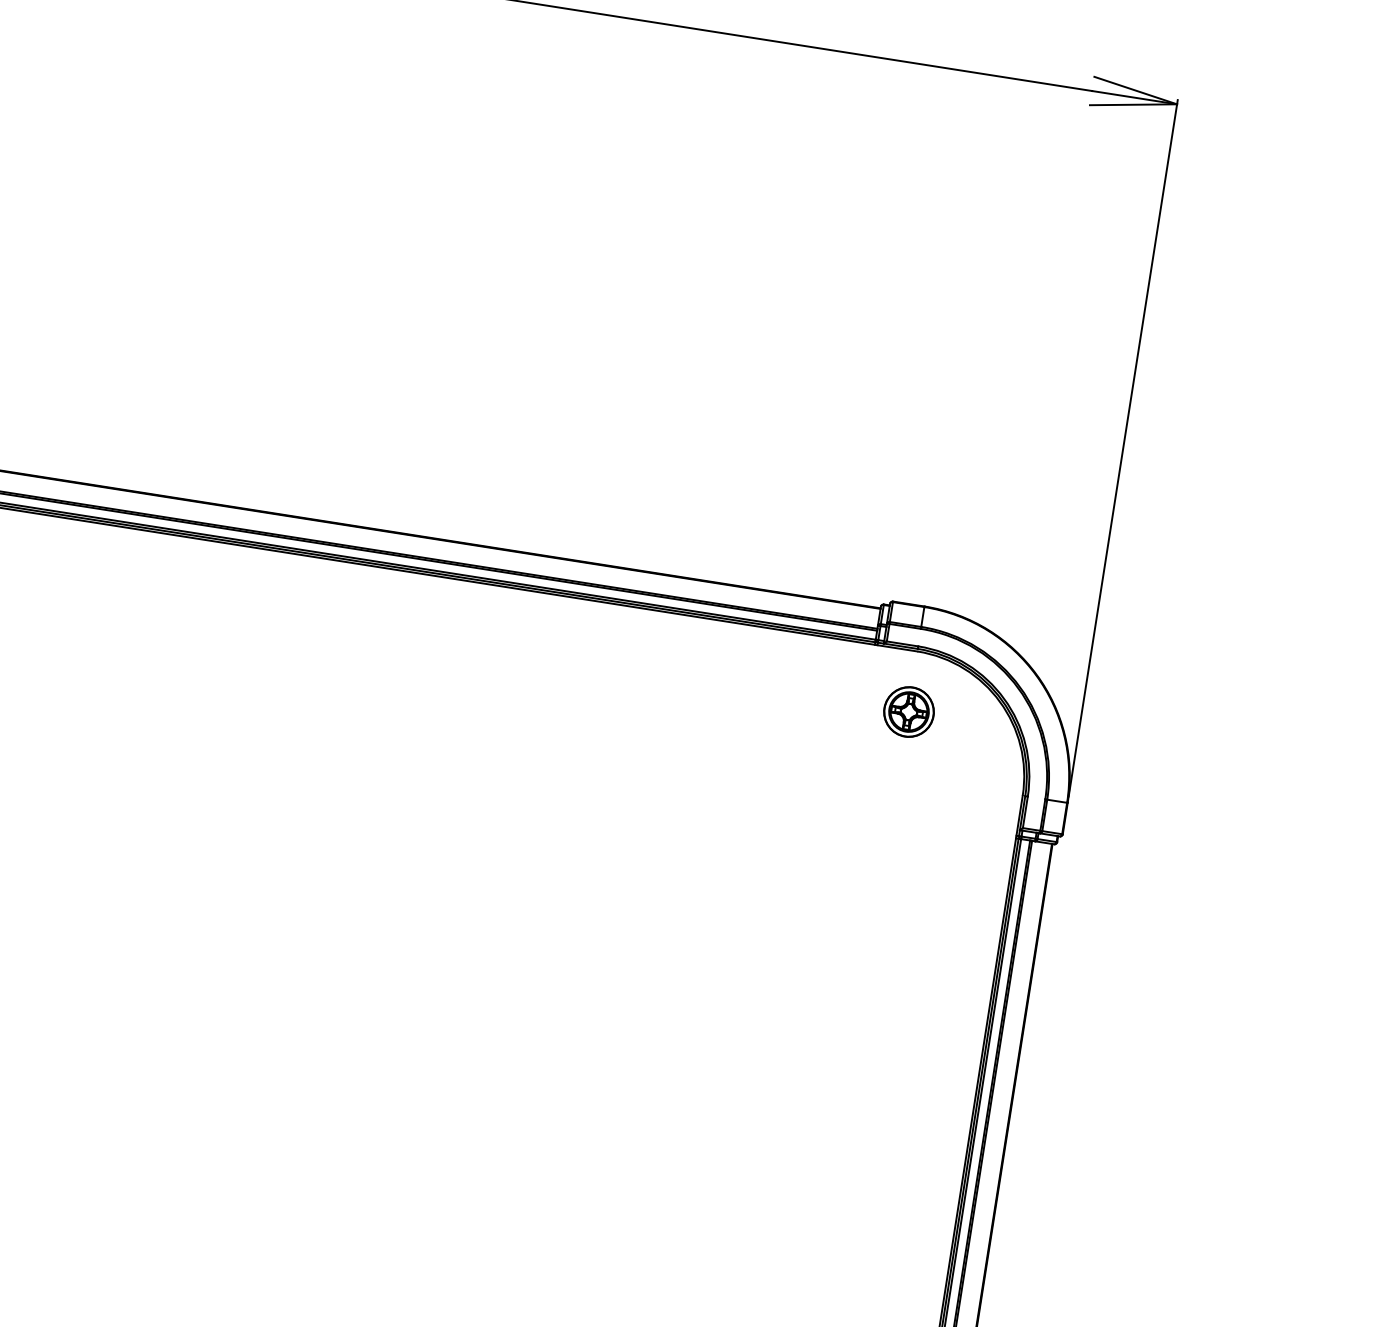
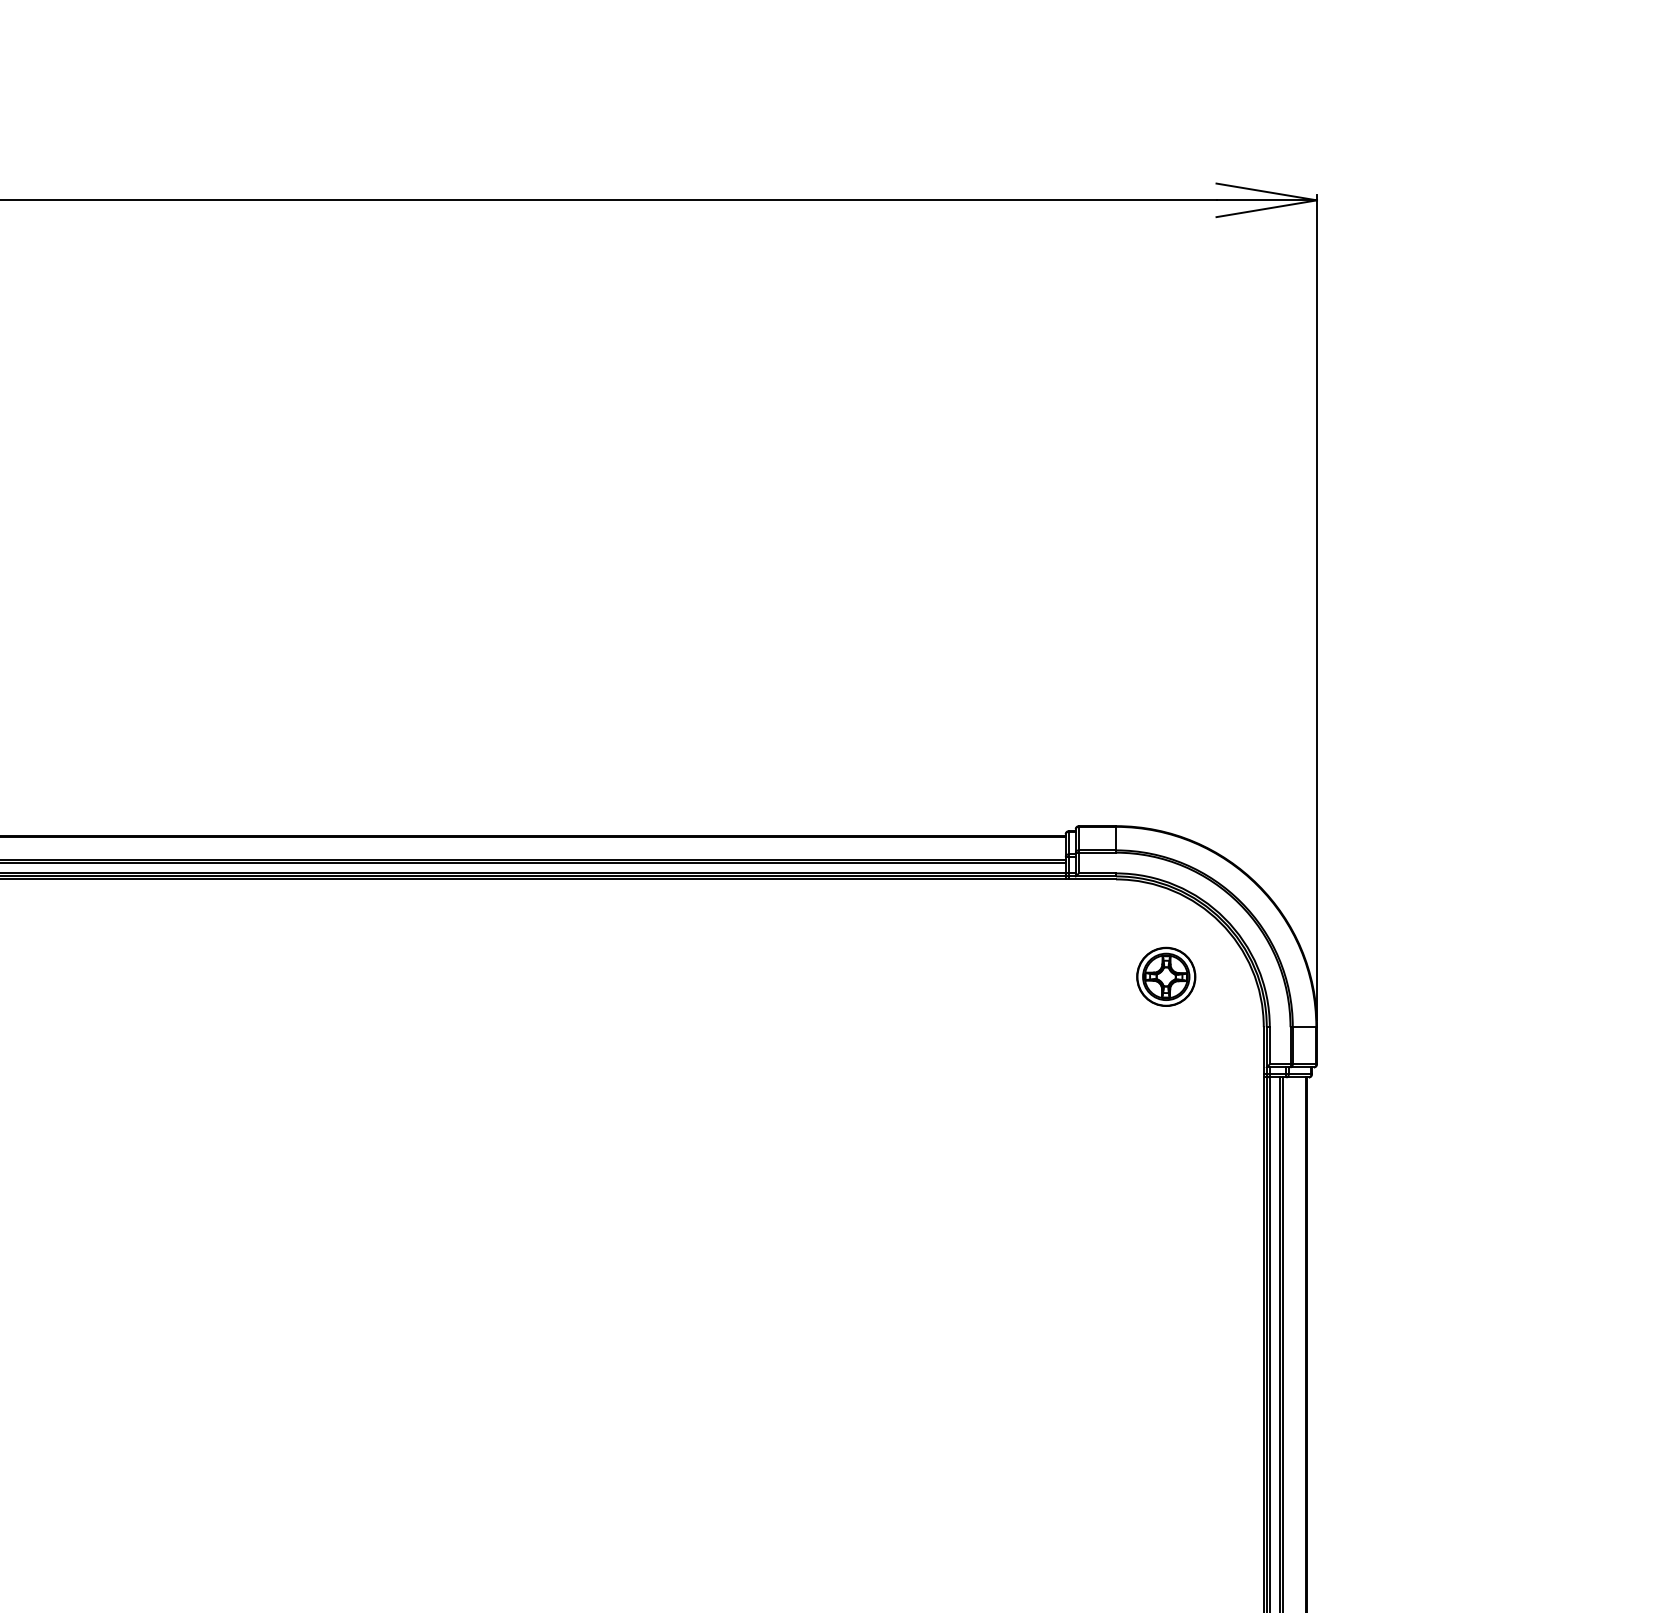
part: (909, 711) -> (1166, 976), moved

